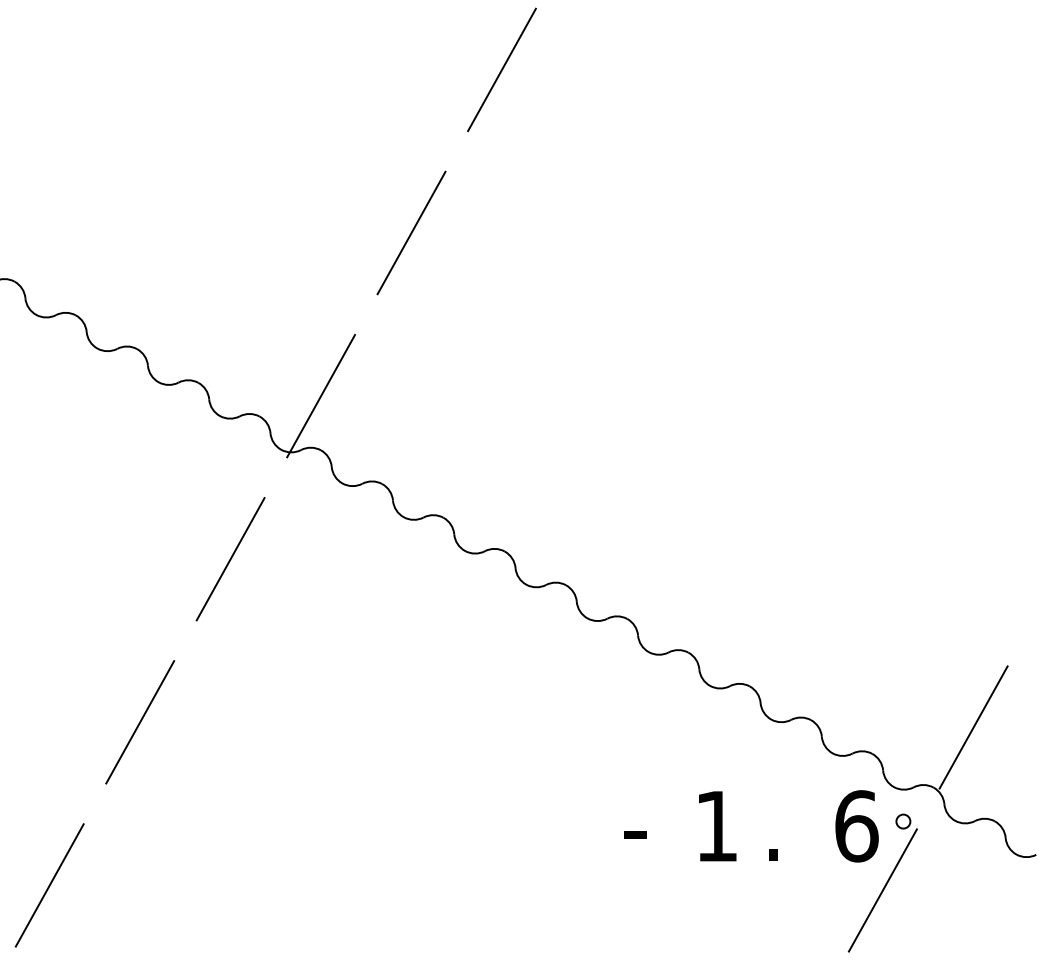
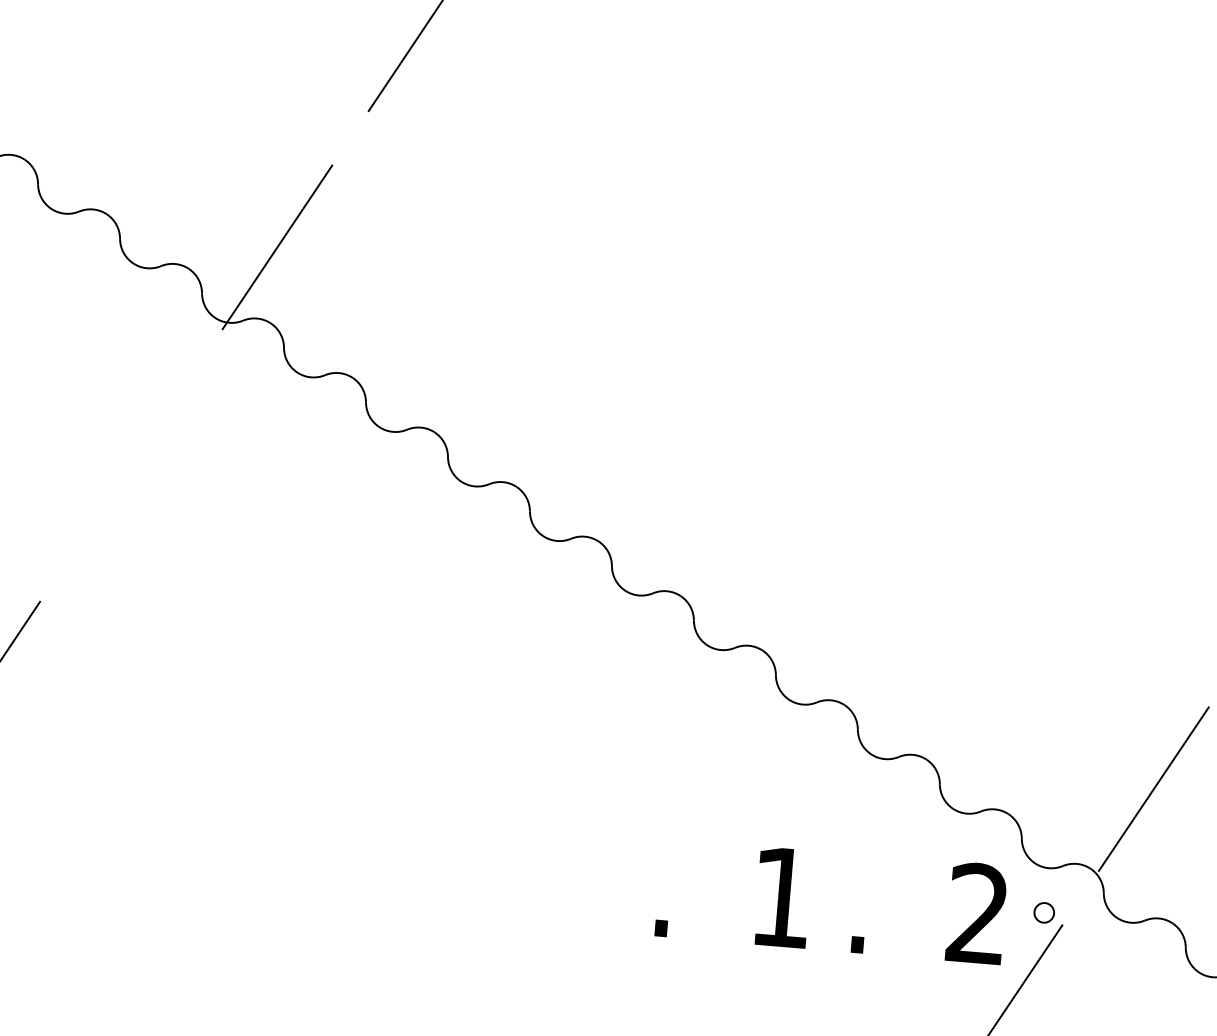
line: (230, 559) -> (131, 465), removed
text: (856, 826) -> (977, 914), 6 -> 2
text: (635, 845) -> (665, 914), - -> .

